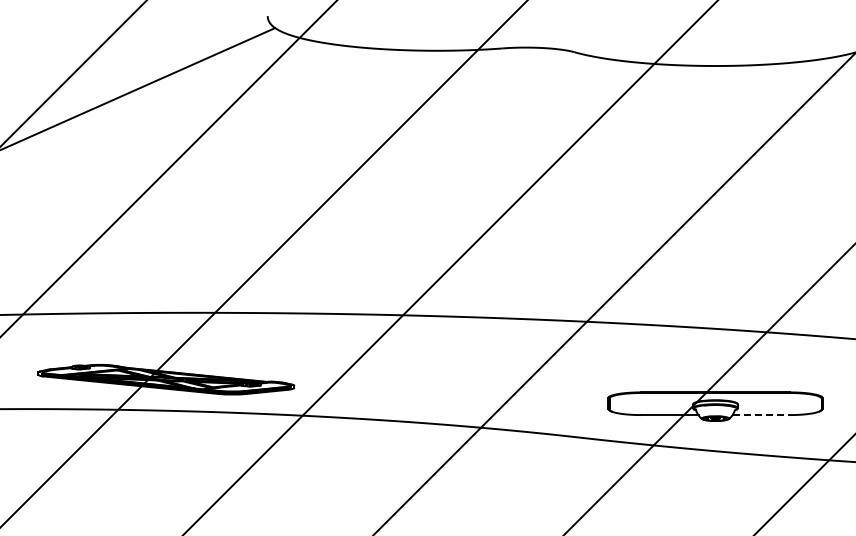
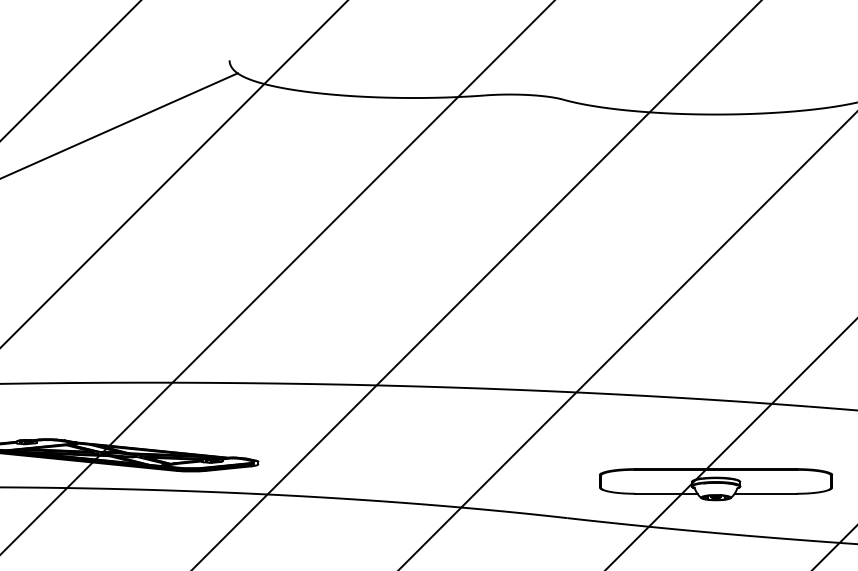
line: (761, 415) -> (766, 494), dashed -> solid

